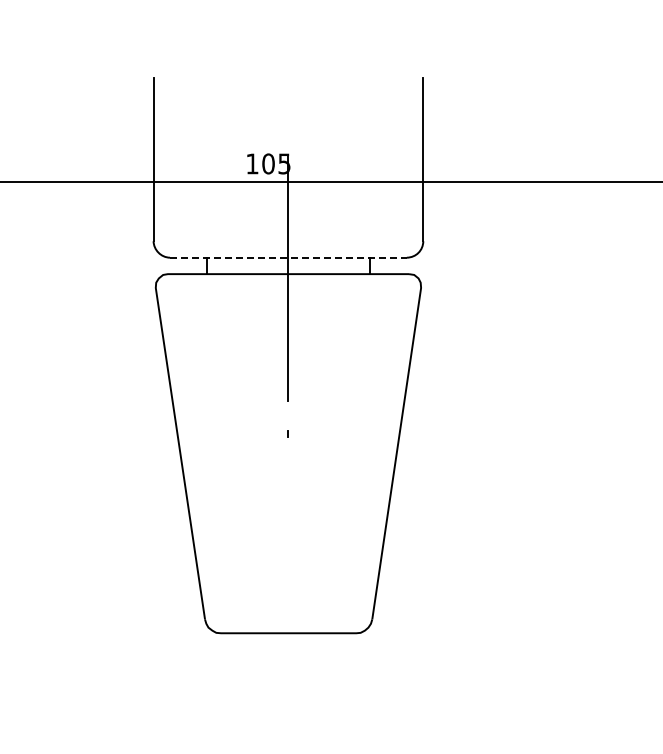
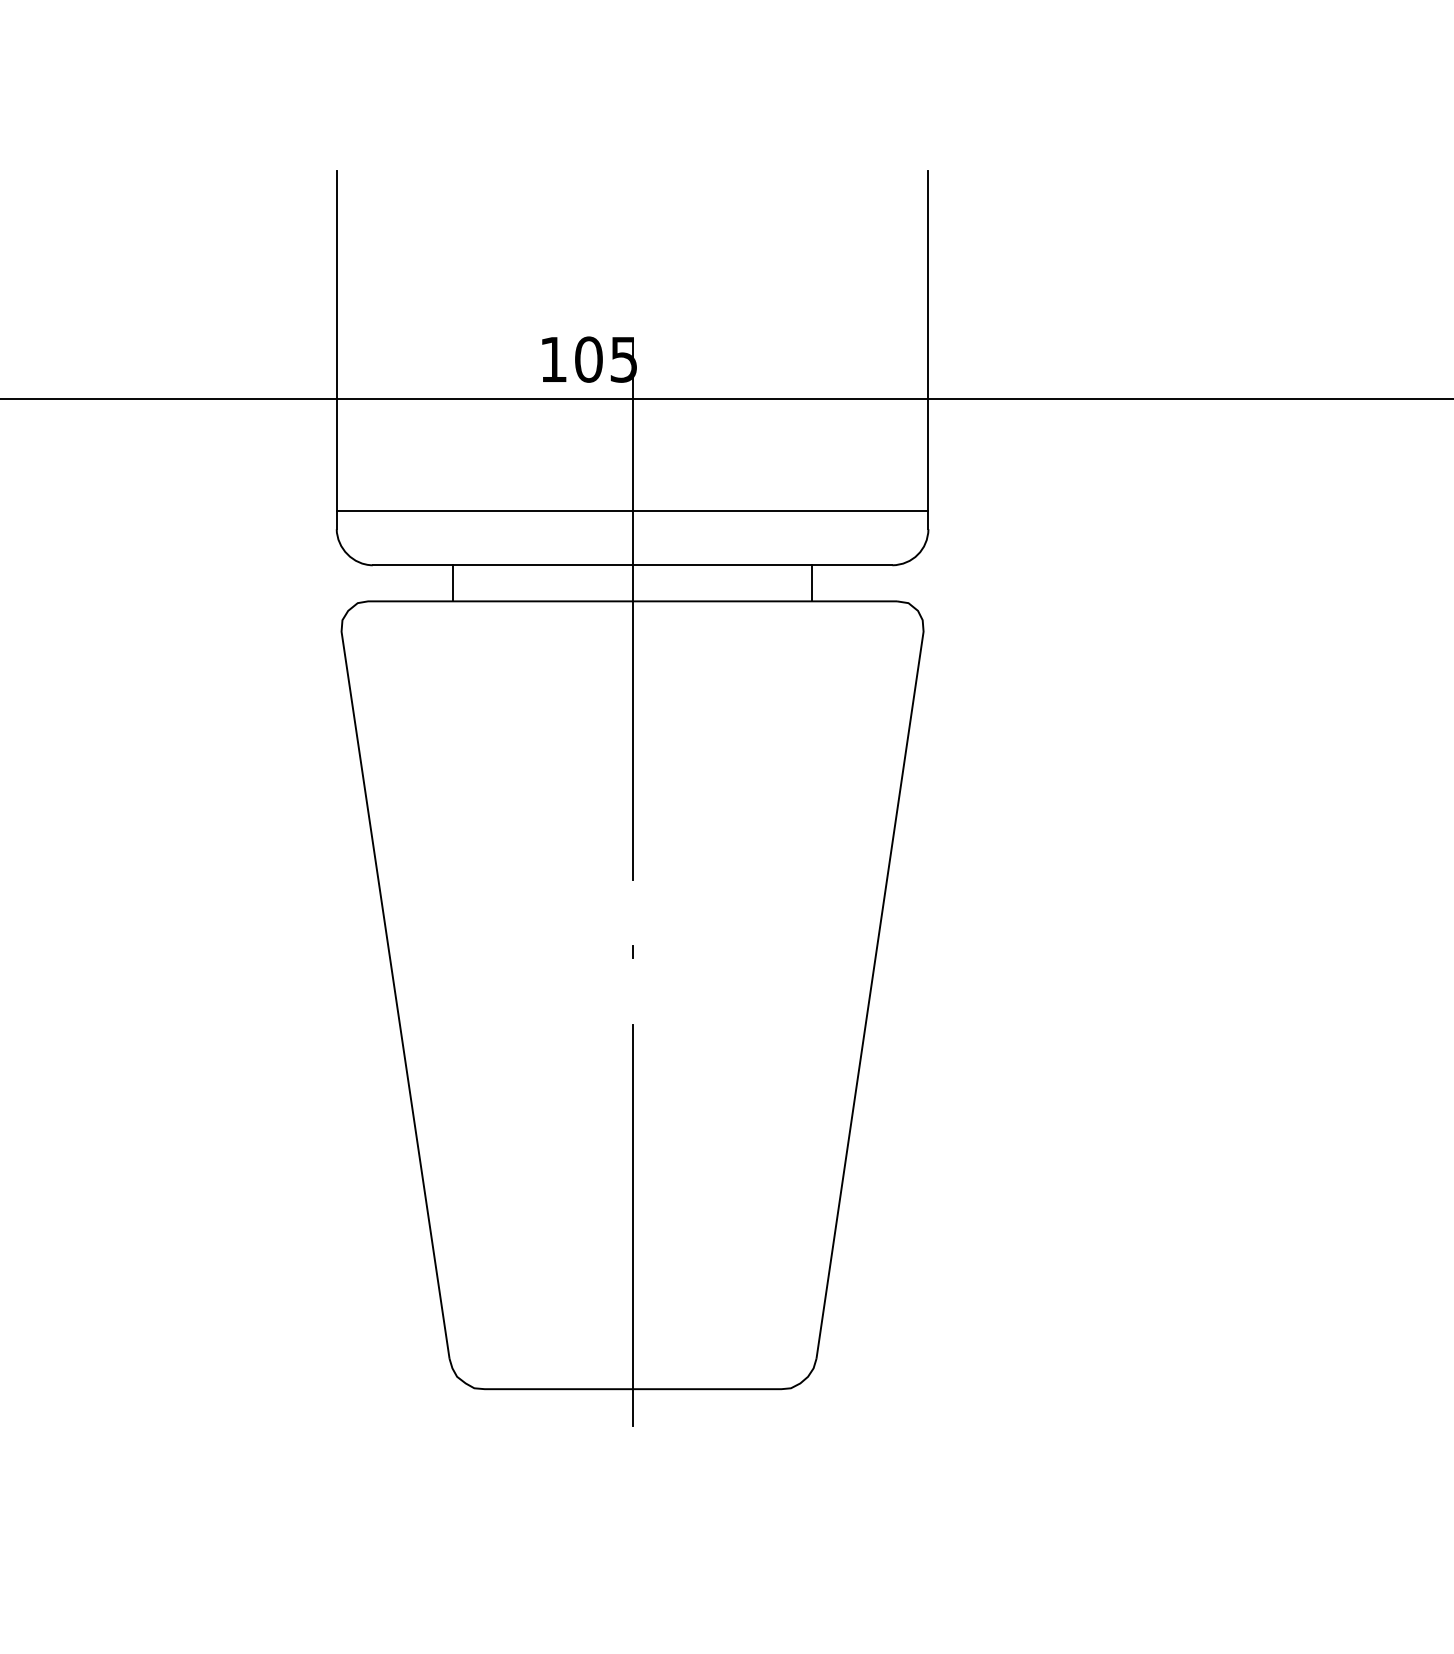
line: (288, 233) -> (632, 512), added
line: (288, 257) -> (632, 564), dashed -> solid
line: (288, 558) -> (632, 1225), added

